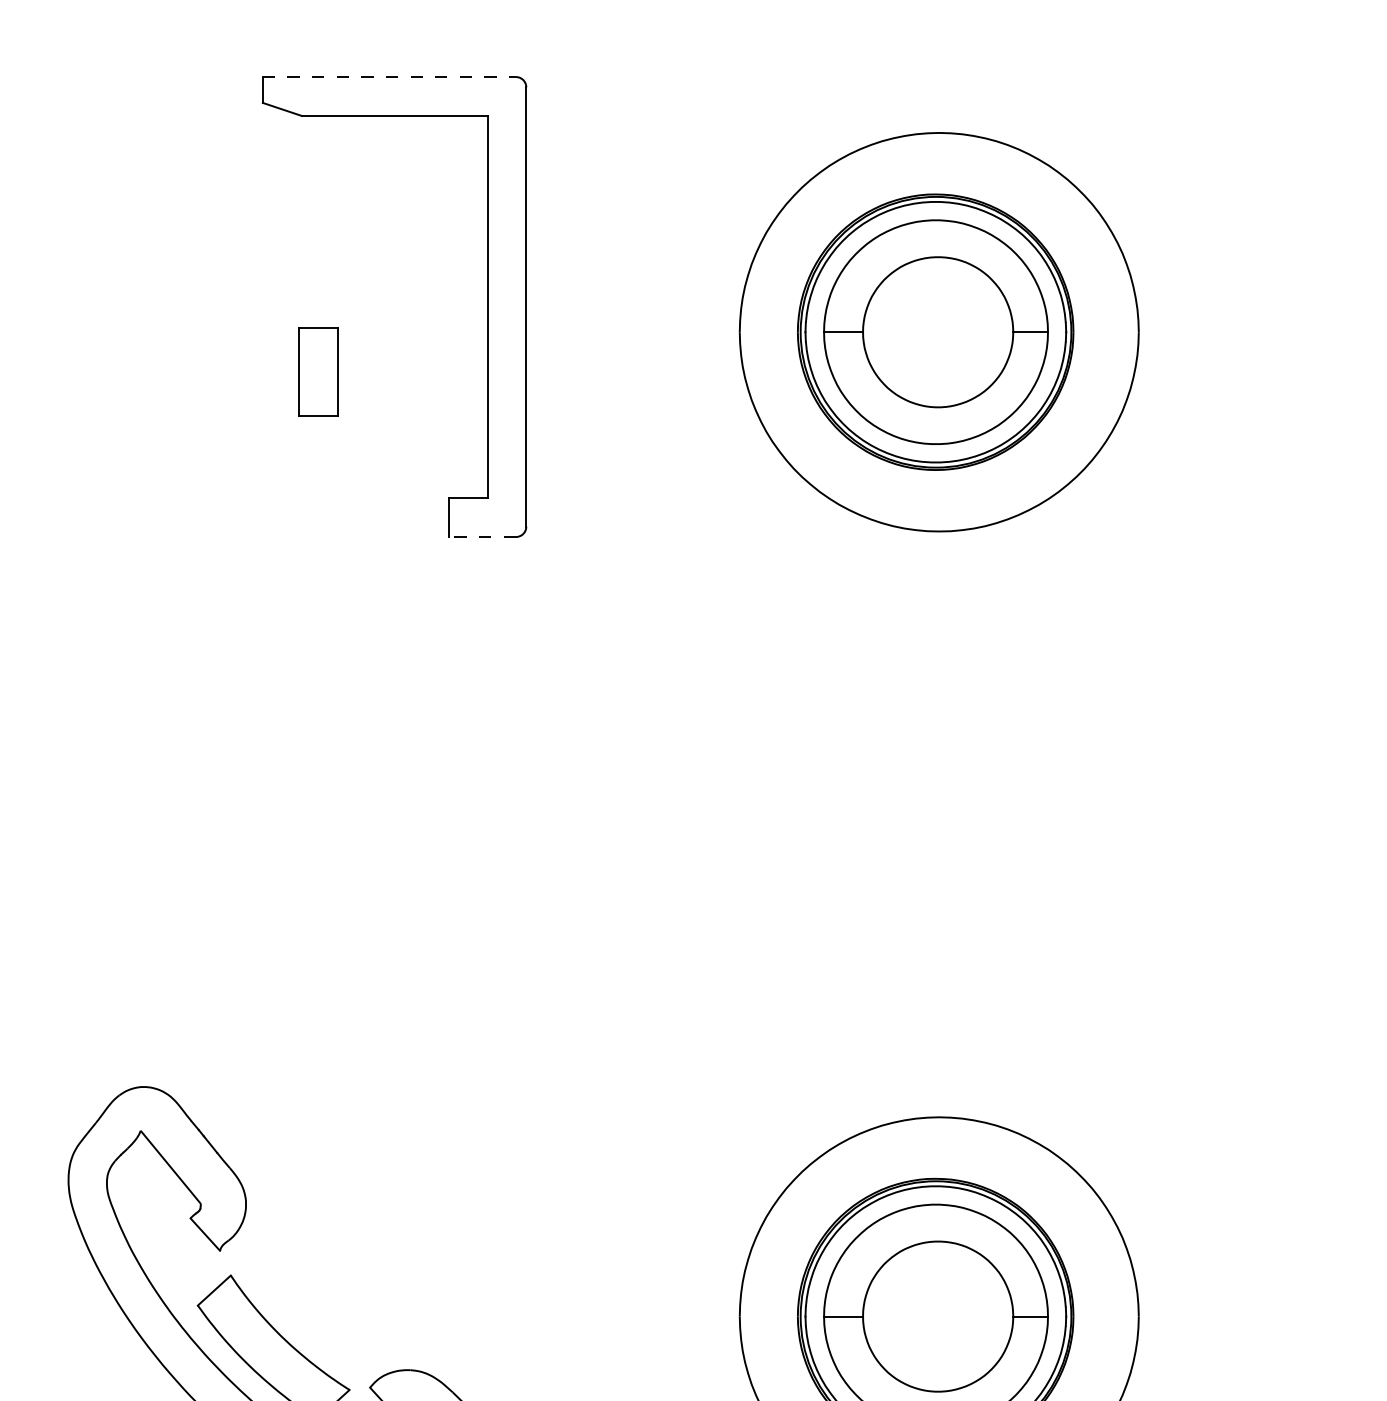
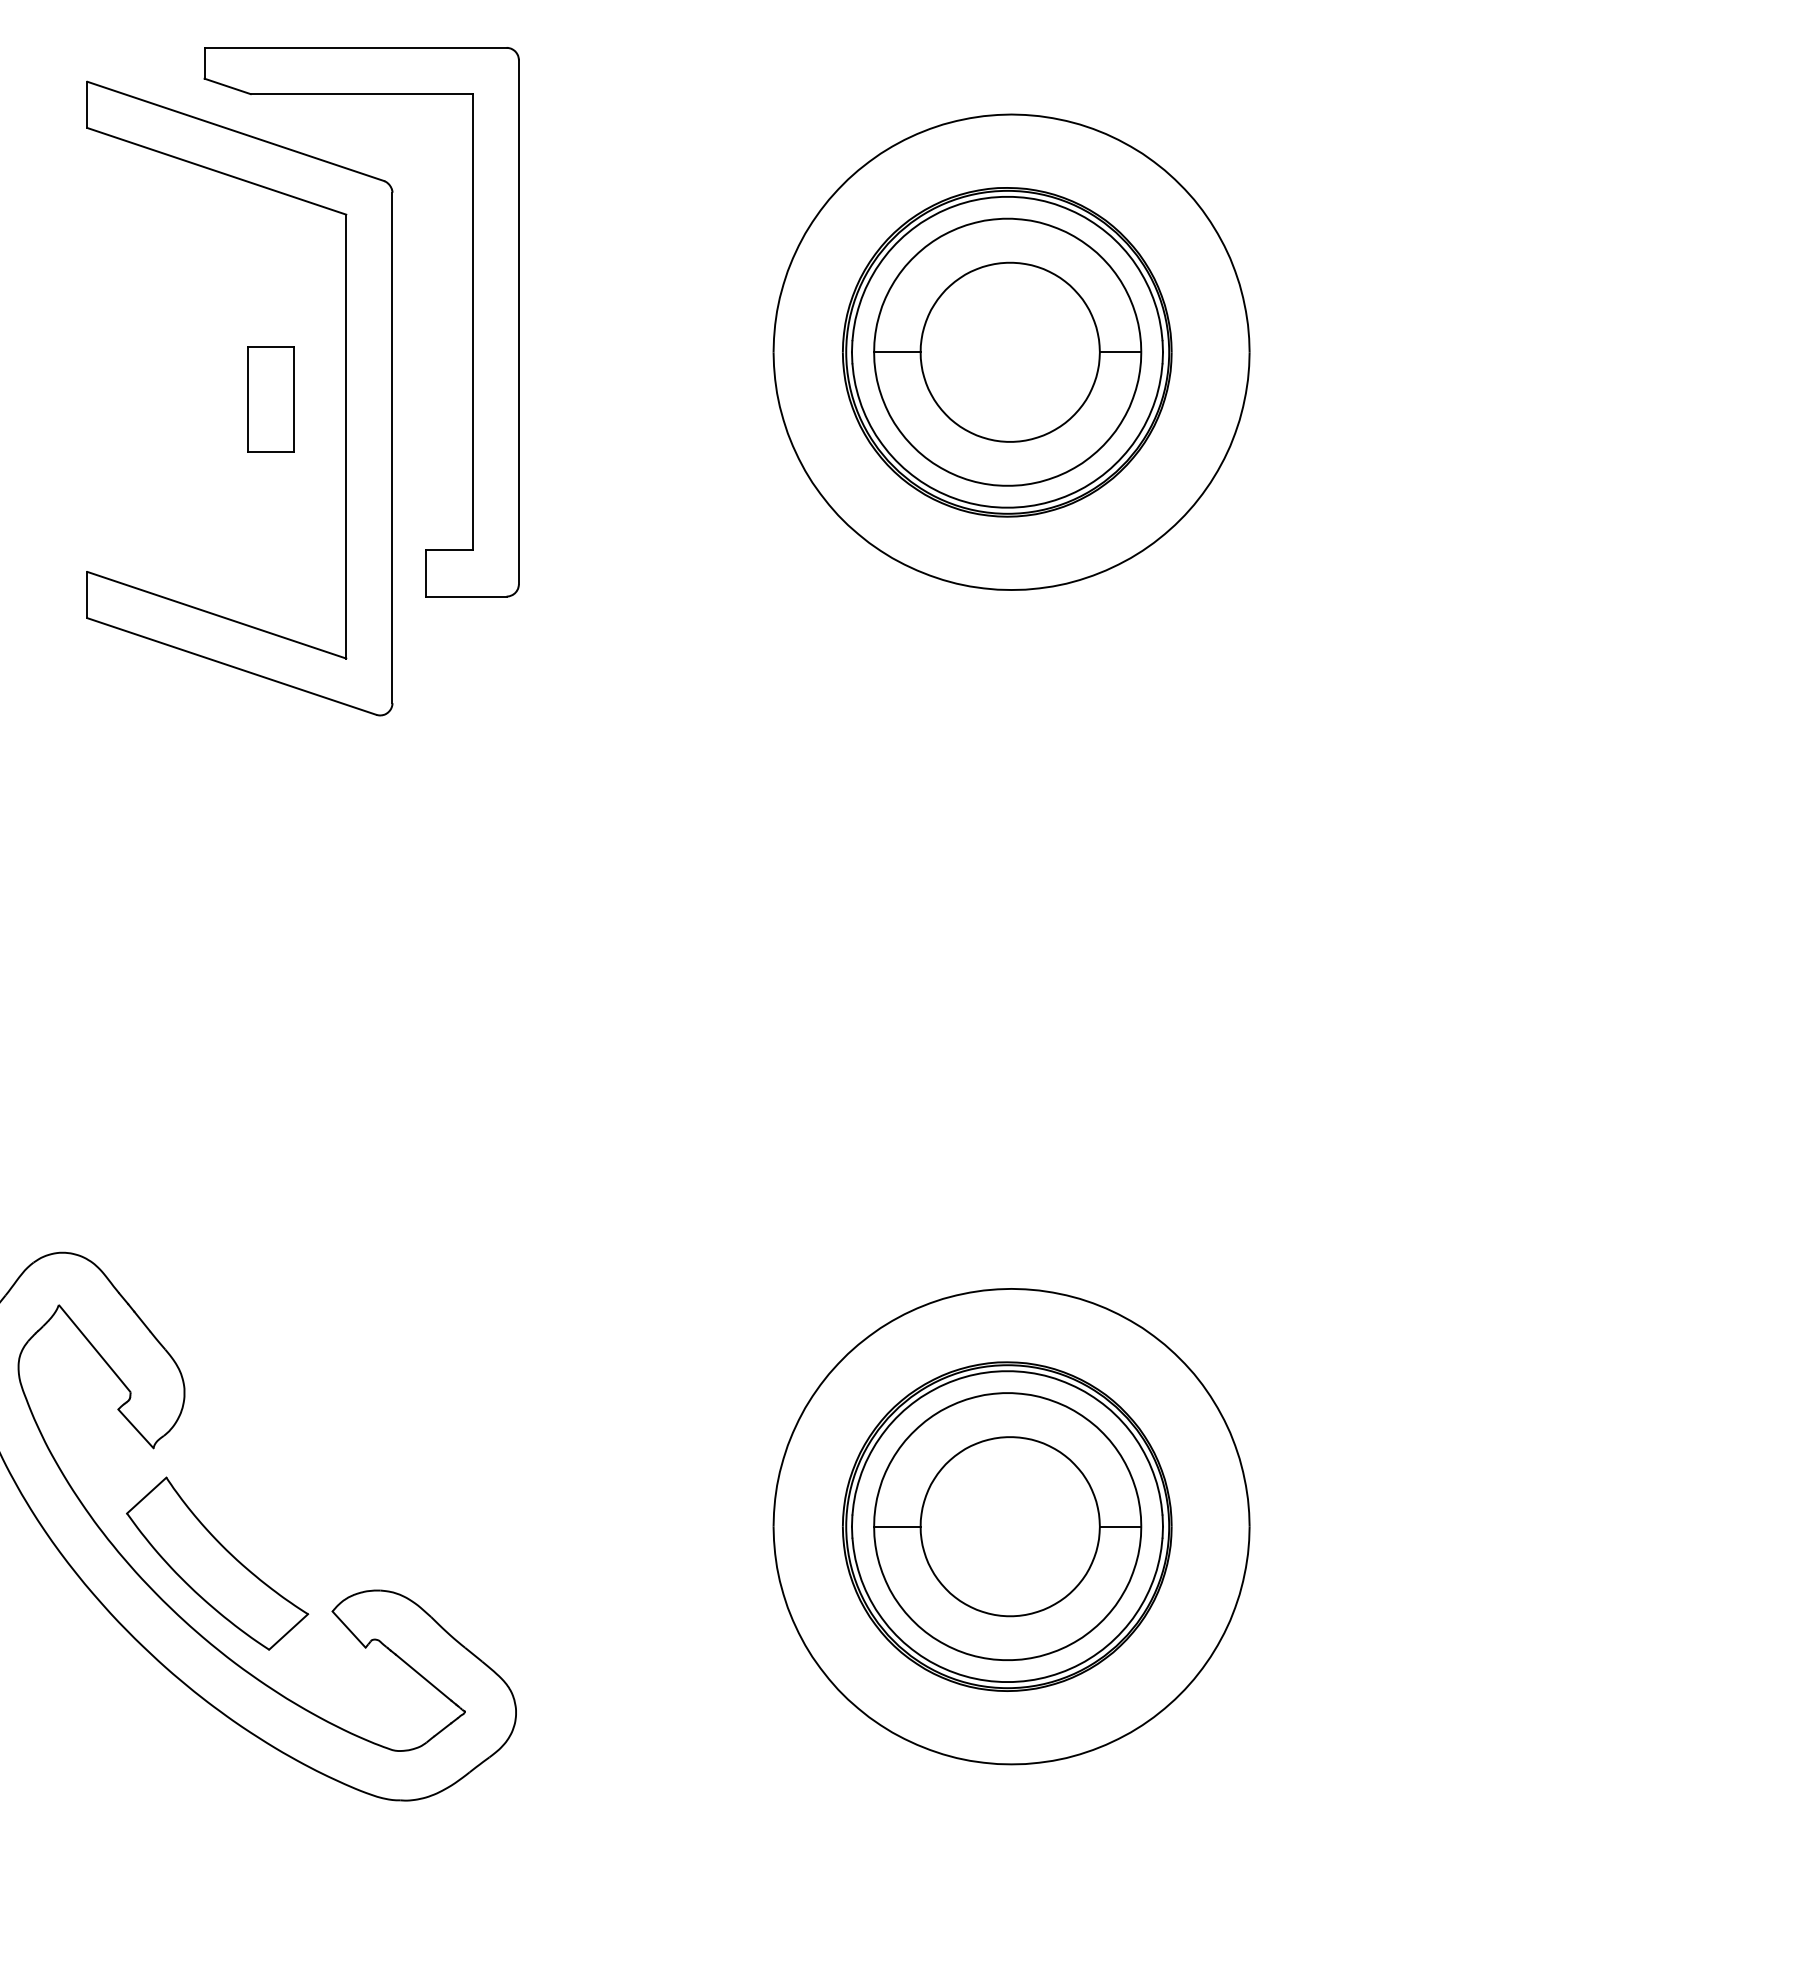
line: (389, 76) -> (355, 47), dashed -> solid
part: (380, 370) -> (345, 398), added
line: (481, 536) -> (465, 596), dashed -> solid

